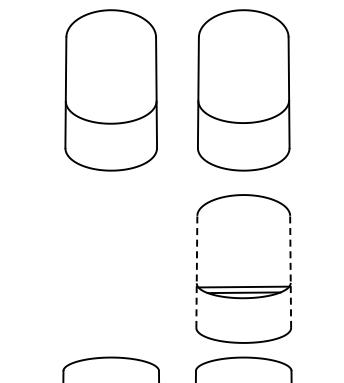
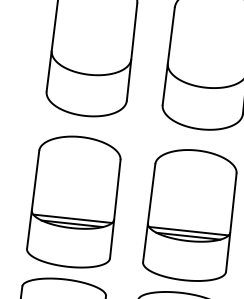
part: (110, 268) -> (73, 201), added
line: (196, 271) -> (148, 212), dashed -> solid
line: (290, 271) -> (231, 222), dashed -> solid

